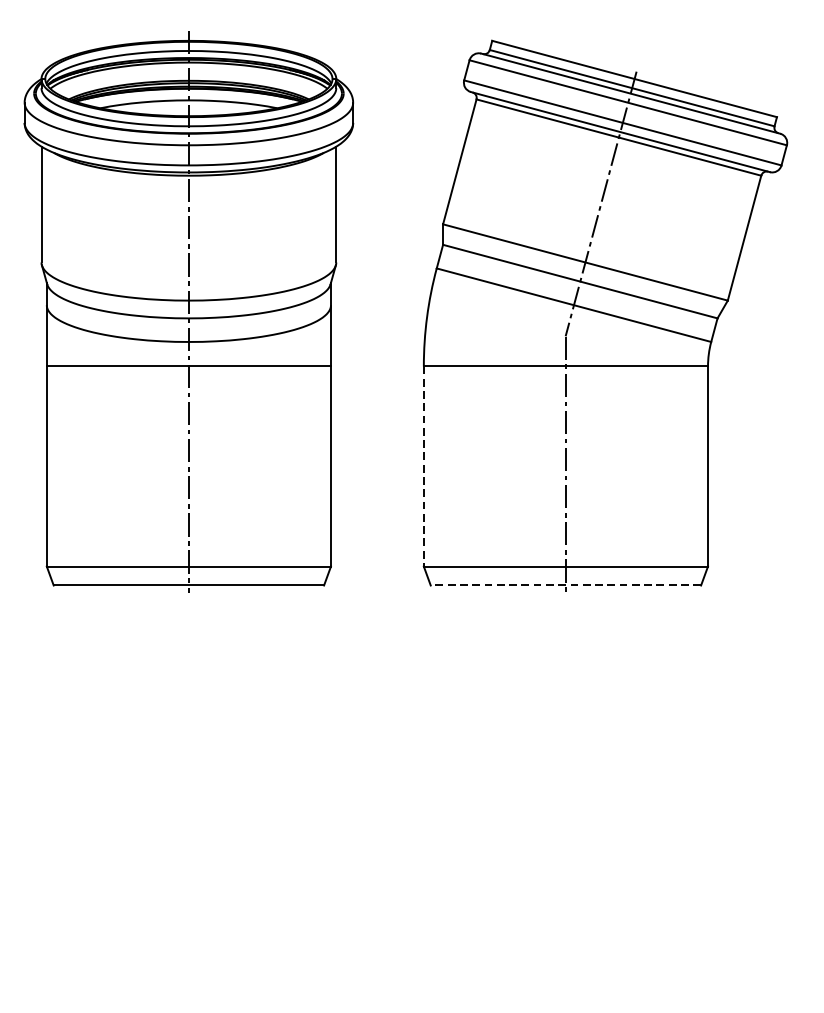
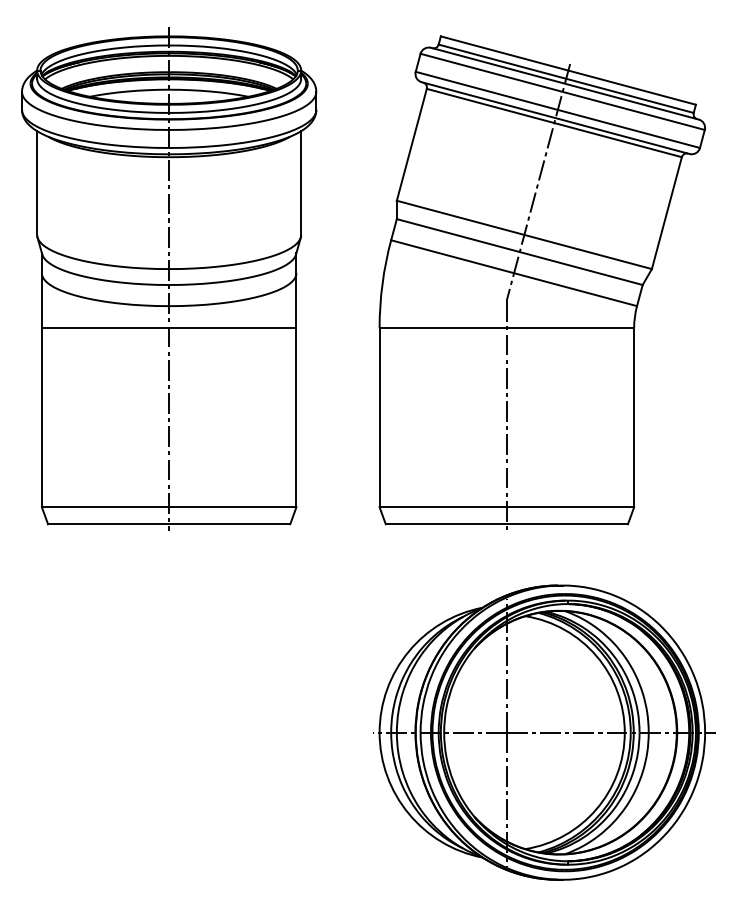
line: (423, 466) -> (379, 417), dashed -> solid
line: (565, 585) -> (506, 524), dashed -> solid
part: (607, 817) -> (544, 732), added

